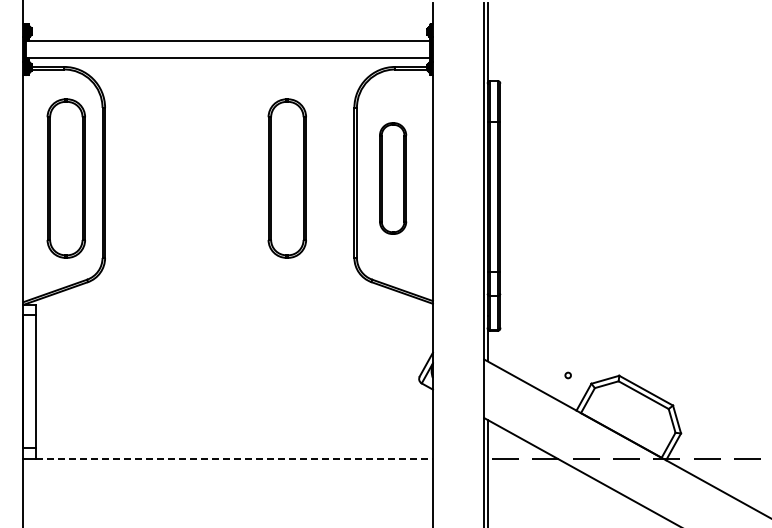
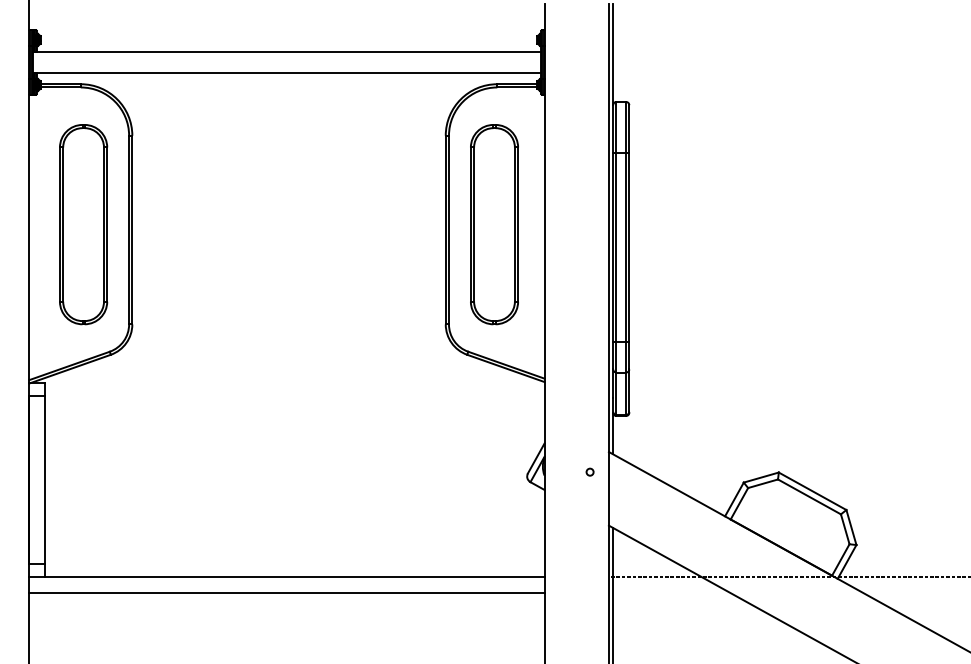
part: (286, 178) -> (360, 224), removed
part: (392, 178) -> (493, 224), size x1.43
circle: (567, 375) -> (589, 472), moved
line: (234, 458) -> (295, 576), dashed -> solid
line: (227, 471) -> (286, 592), added

